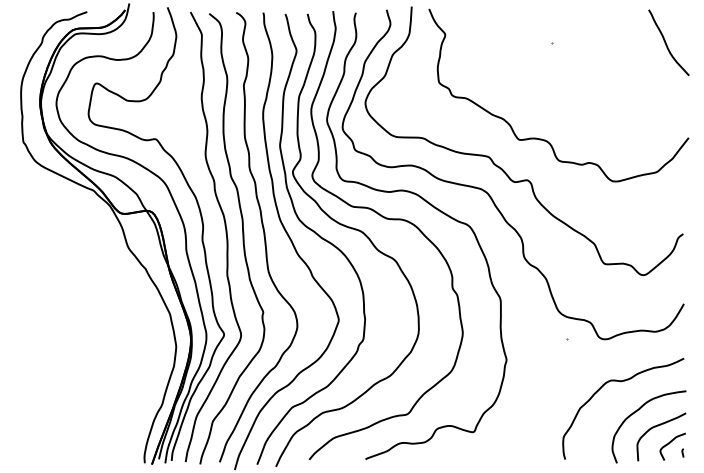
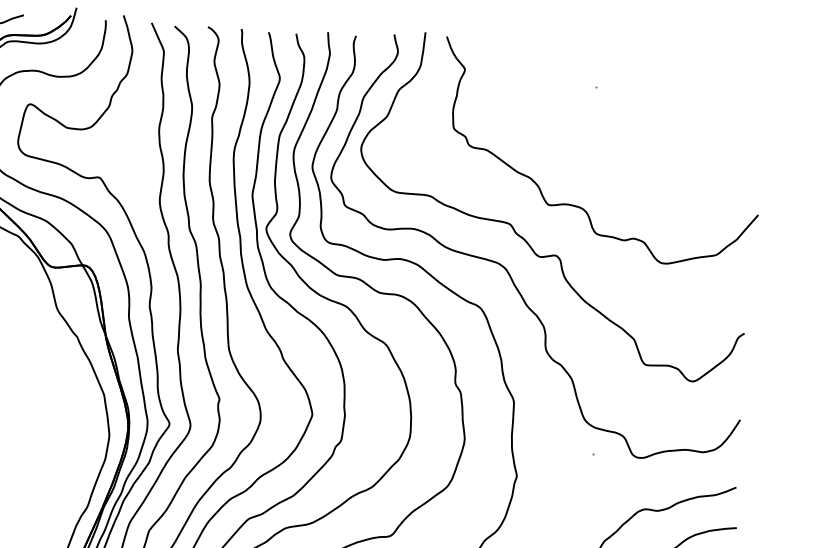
curve: (666, 42) -> (737, 95), removed

